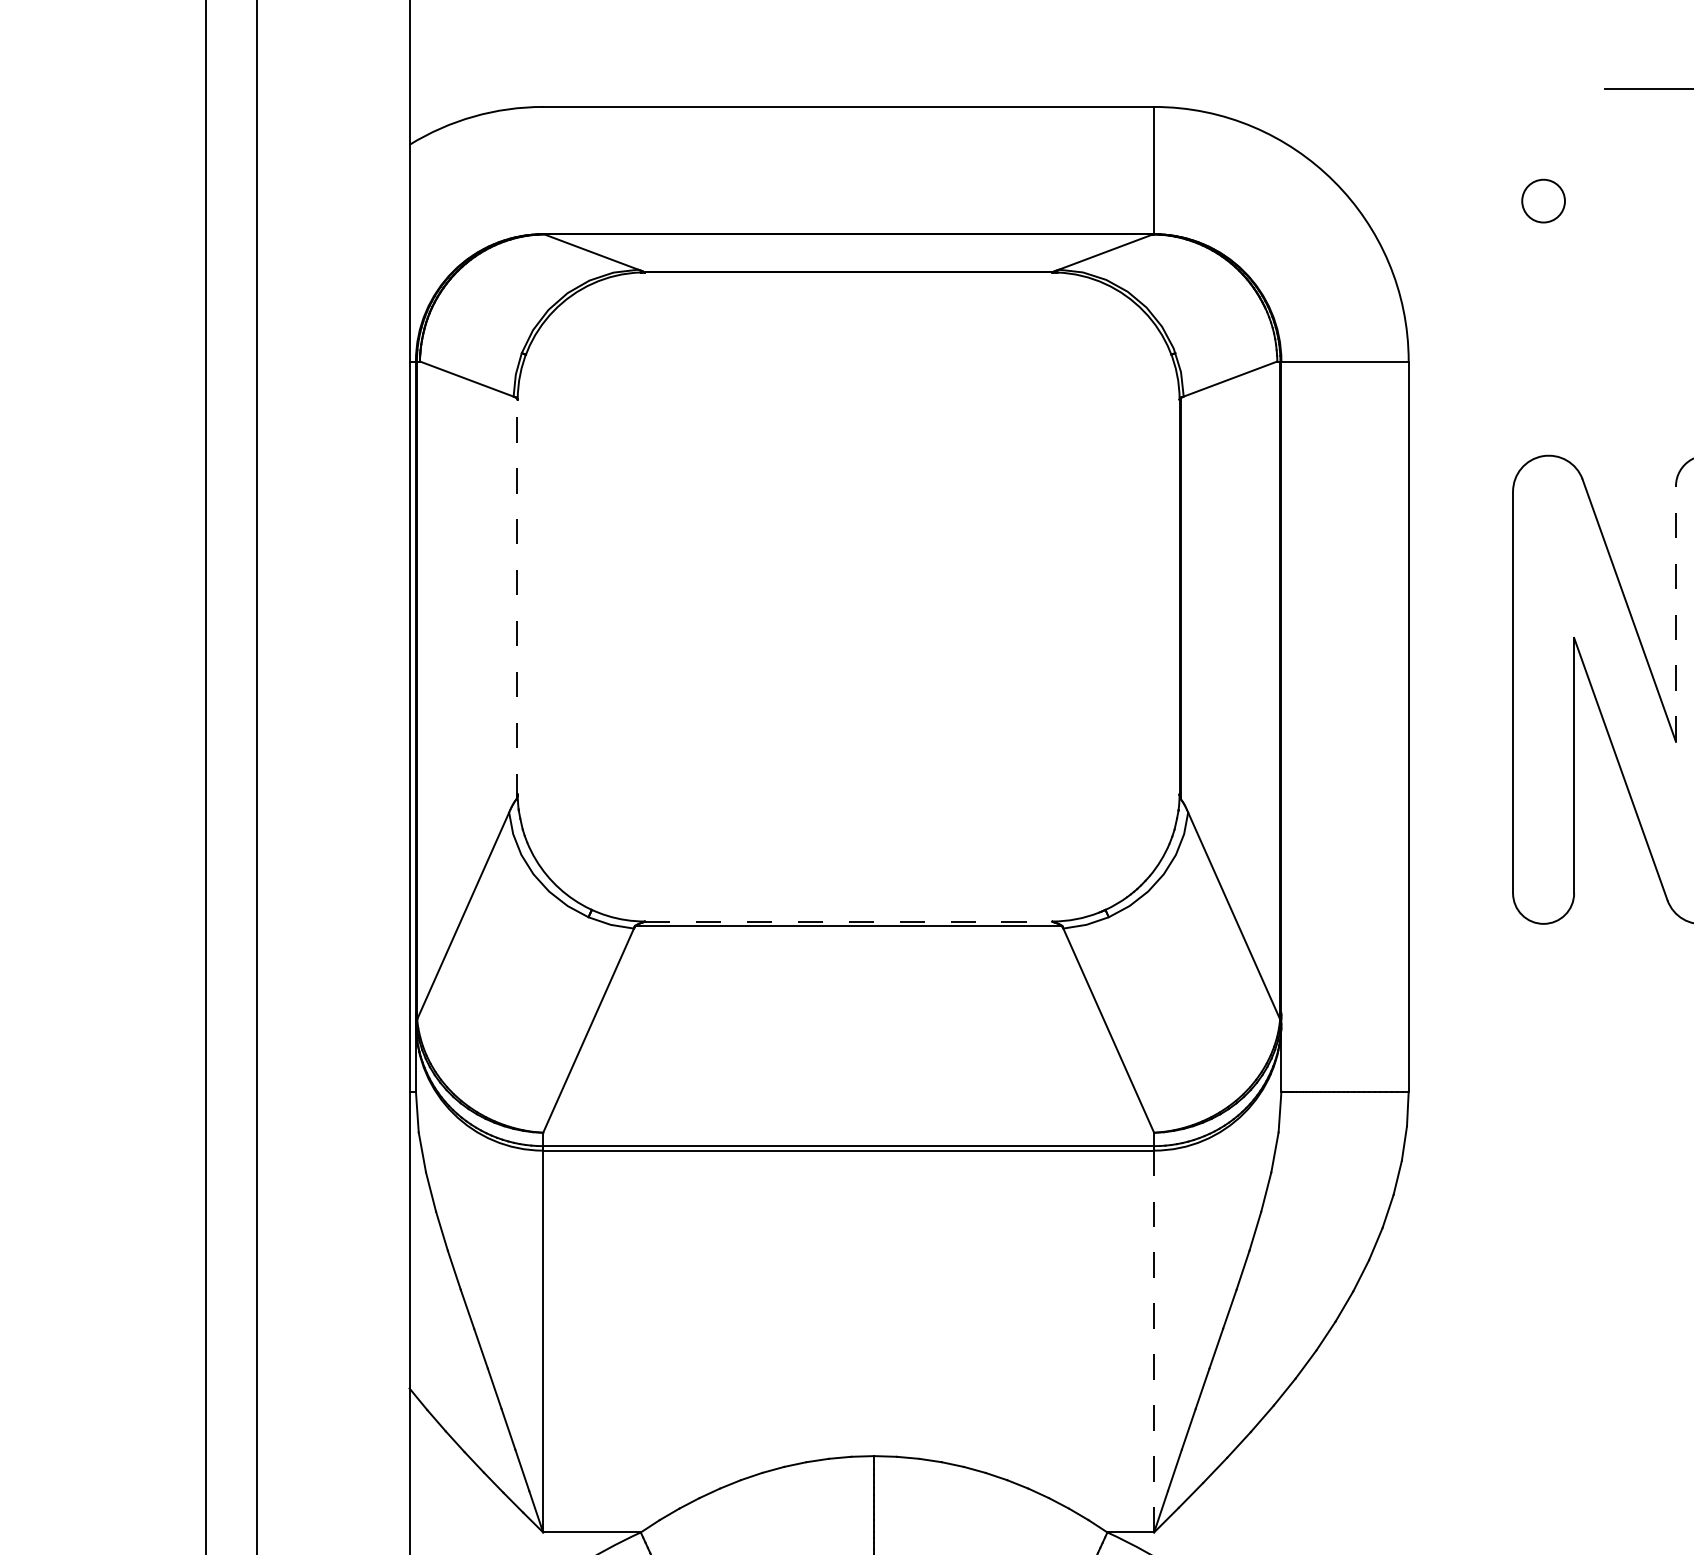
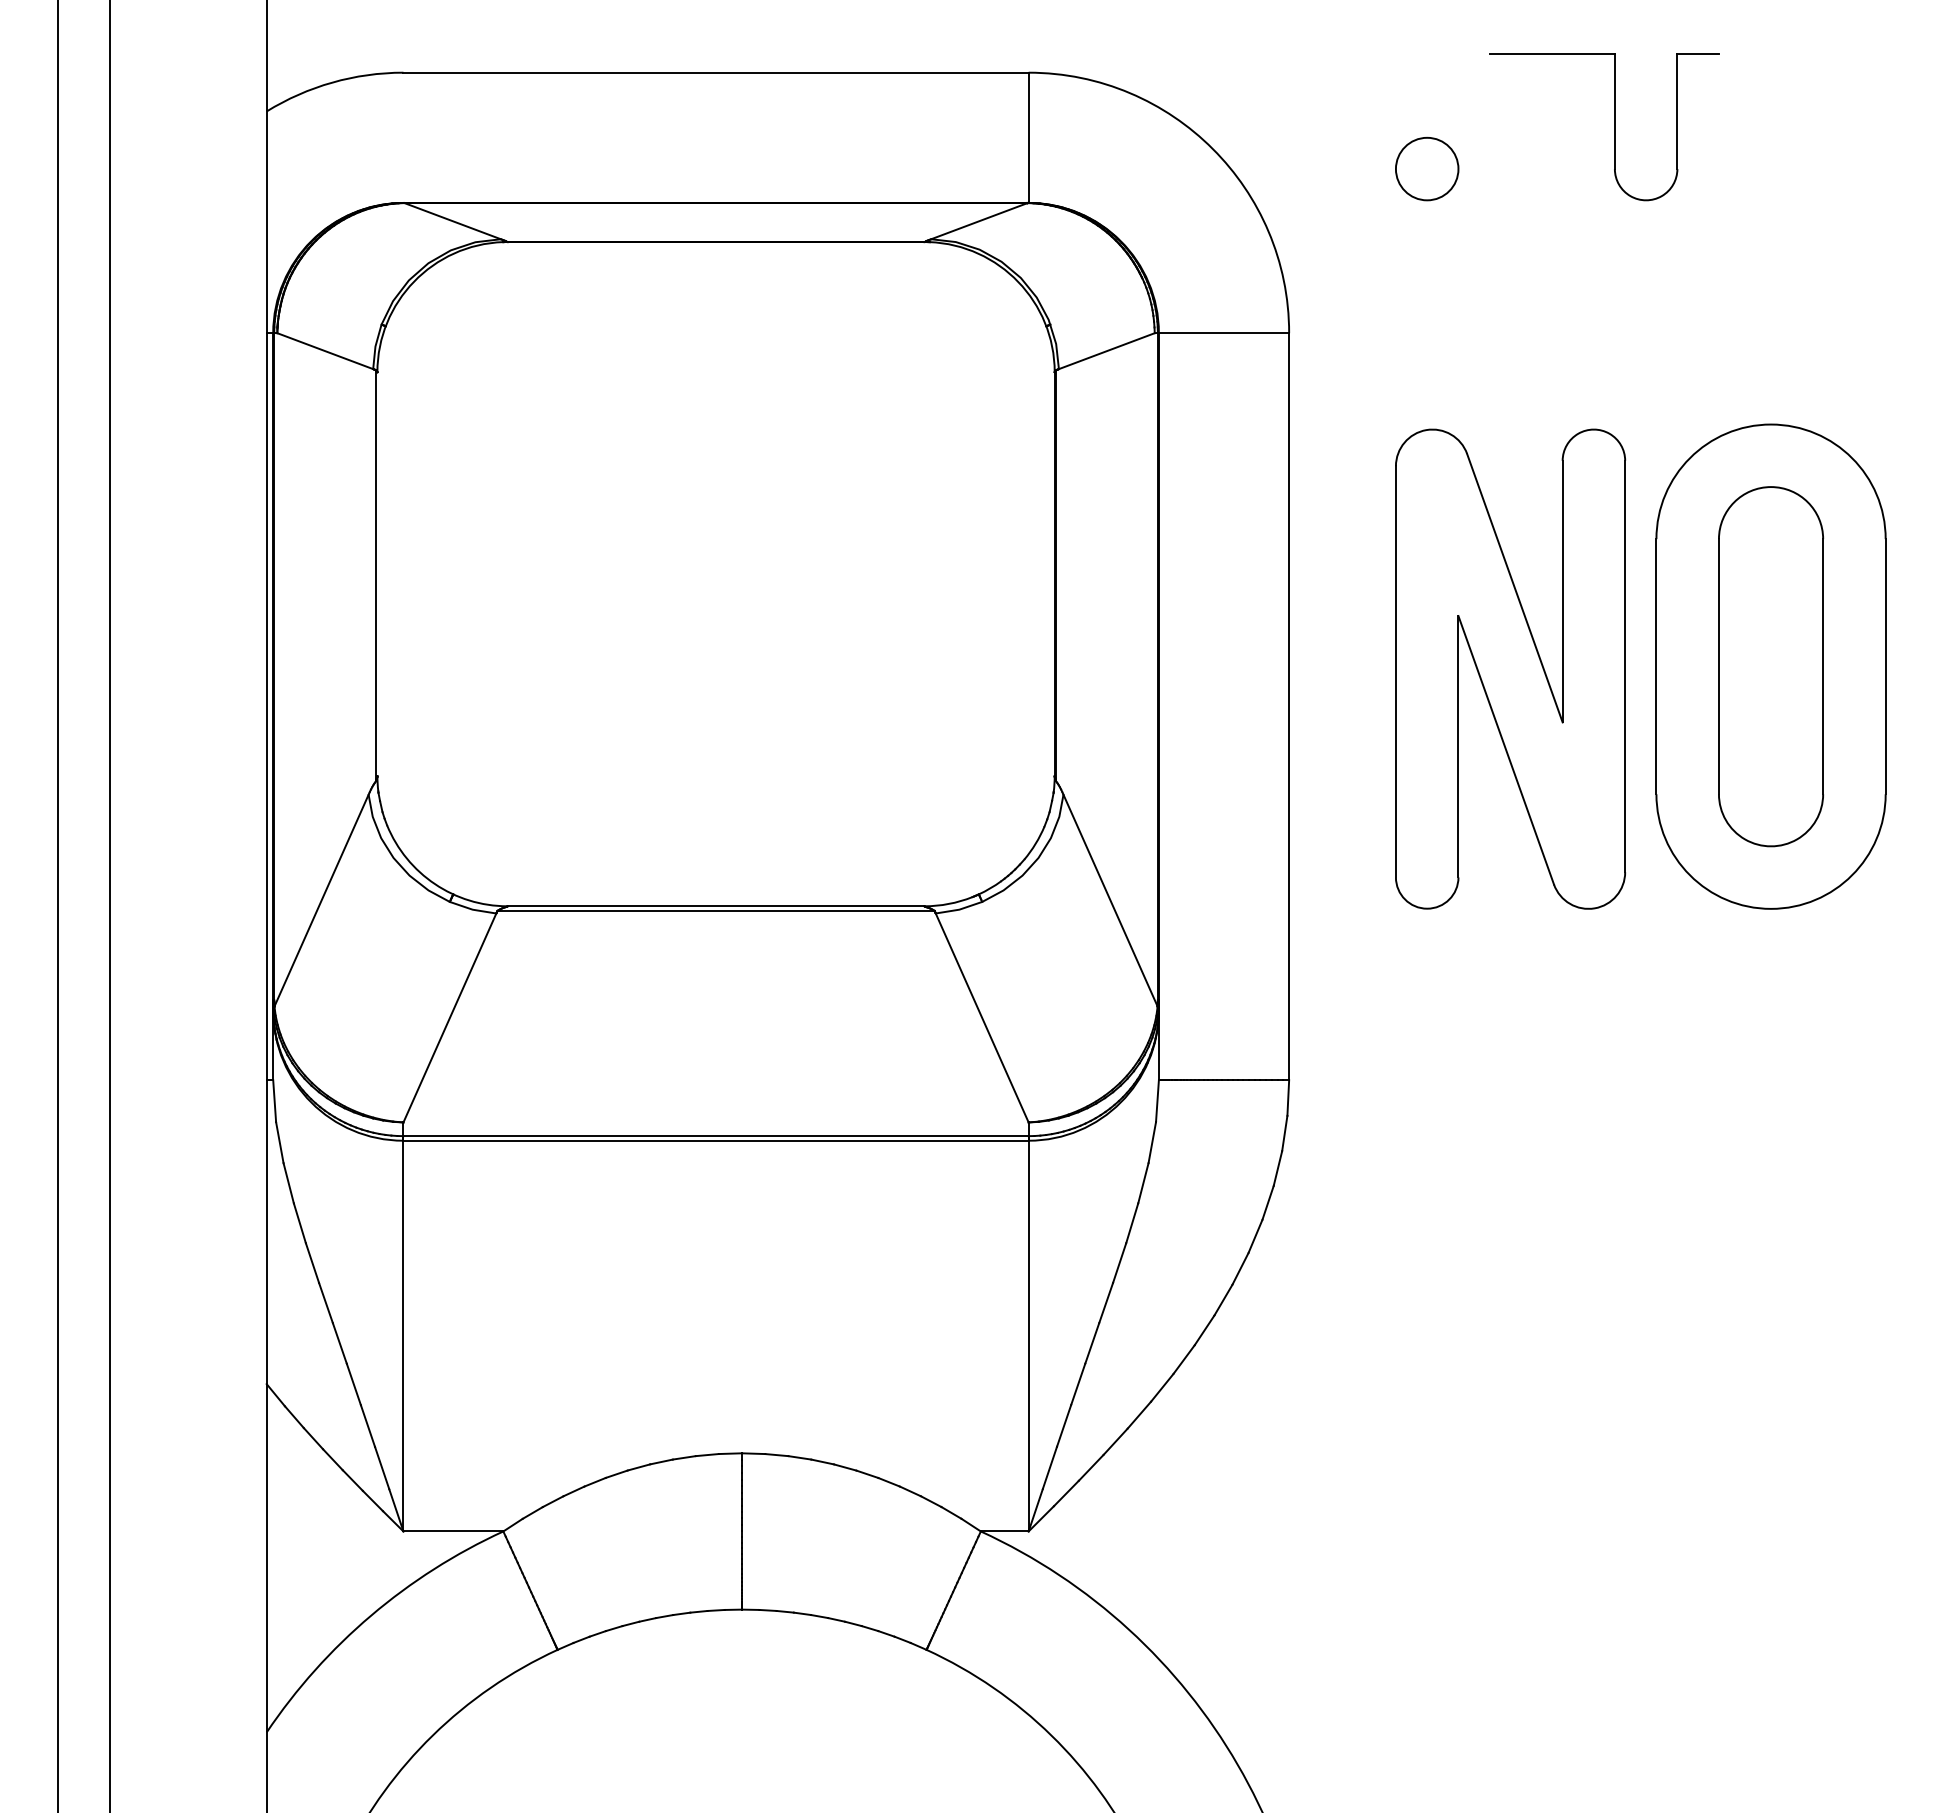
circle: (1542, 200) -> (1426, 168), size x1.43
line: (516, 598) -> (376, 575), dashed -> solid
line: (1675, 613) -> (1562, 591), dashed -> solid
line: (849, 921) -> (716, 906), dashed -> solid
line: (1153, 1340) -> (1028, 1335), dashed -> solid

